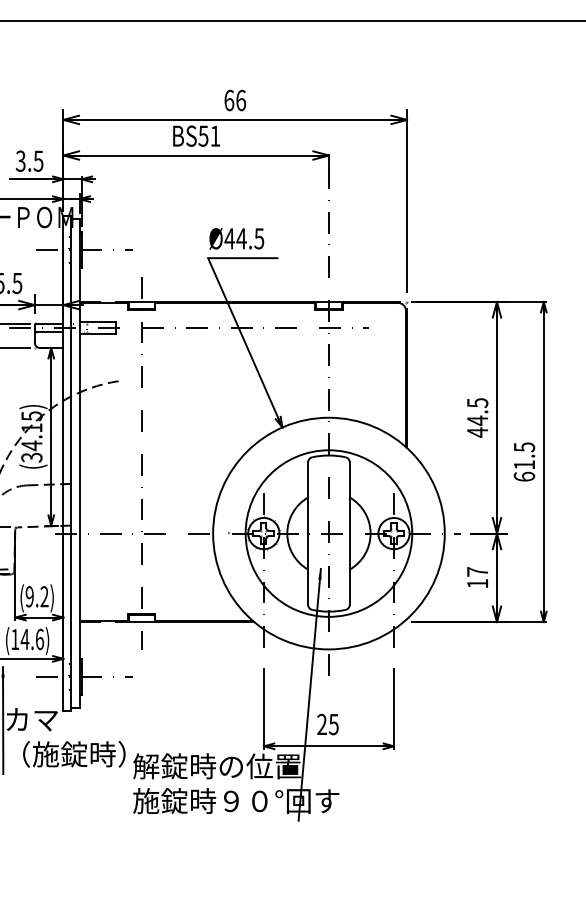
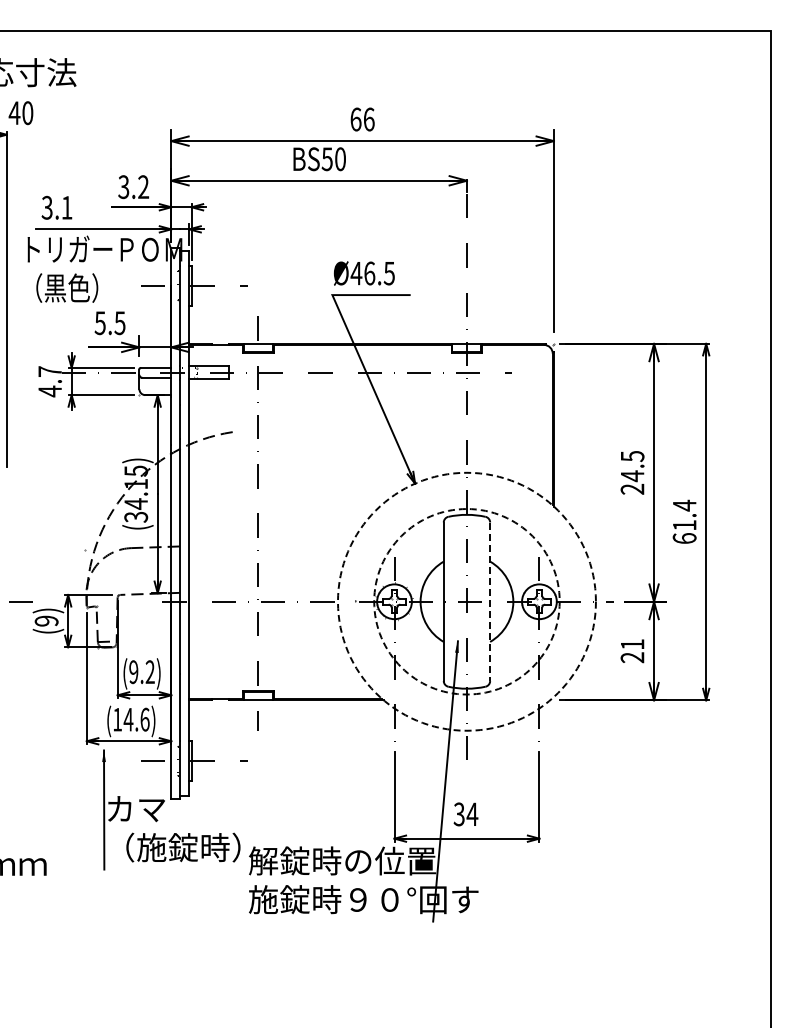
text: (215, 136) -> (340, 159), BS51 -> BS50
text: (38, 161) -> (143, 187), 3.5 -> 3.2
text: (241, 238) -> (369, 273), Ø44.5 -> Ø46.5
text: (477, 432) -> (632, 489), 44.5 -> 24.5
text: (524, 447) -> (684, 505), 61.5 -> 61.4
circle: (328, 533) -> (466, 601), solid -> dashed
circle: (328, 533) -> (466, 601), solid -> dashed
line: (350, 534) -> (490, 602), solid -> dashed
text: (477, 578) -> (632, 651), 17 -> 21
text: (327, 724) -> (465, 814), 25 -> 34

